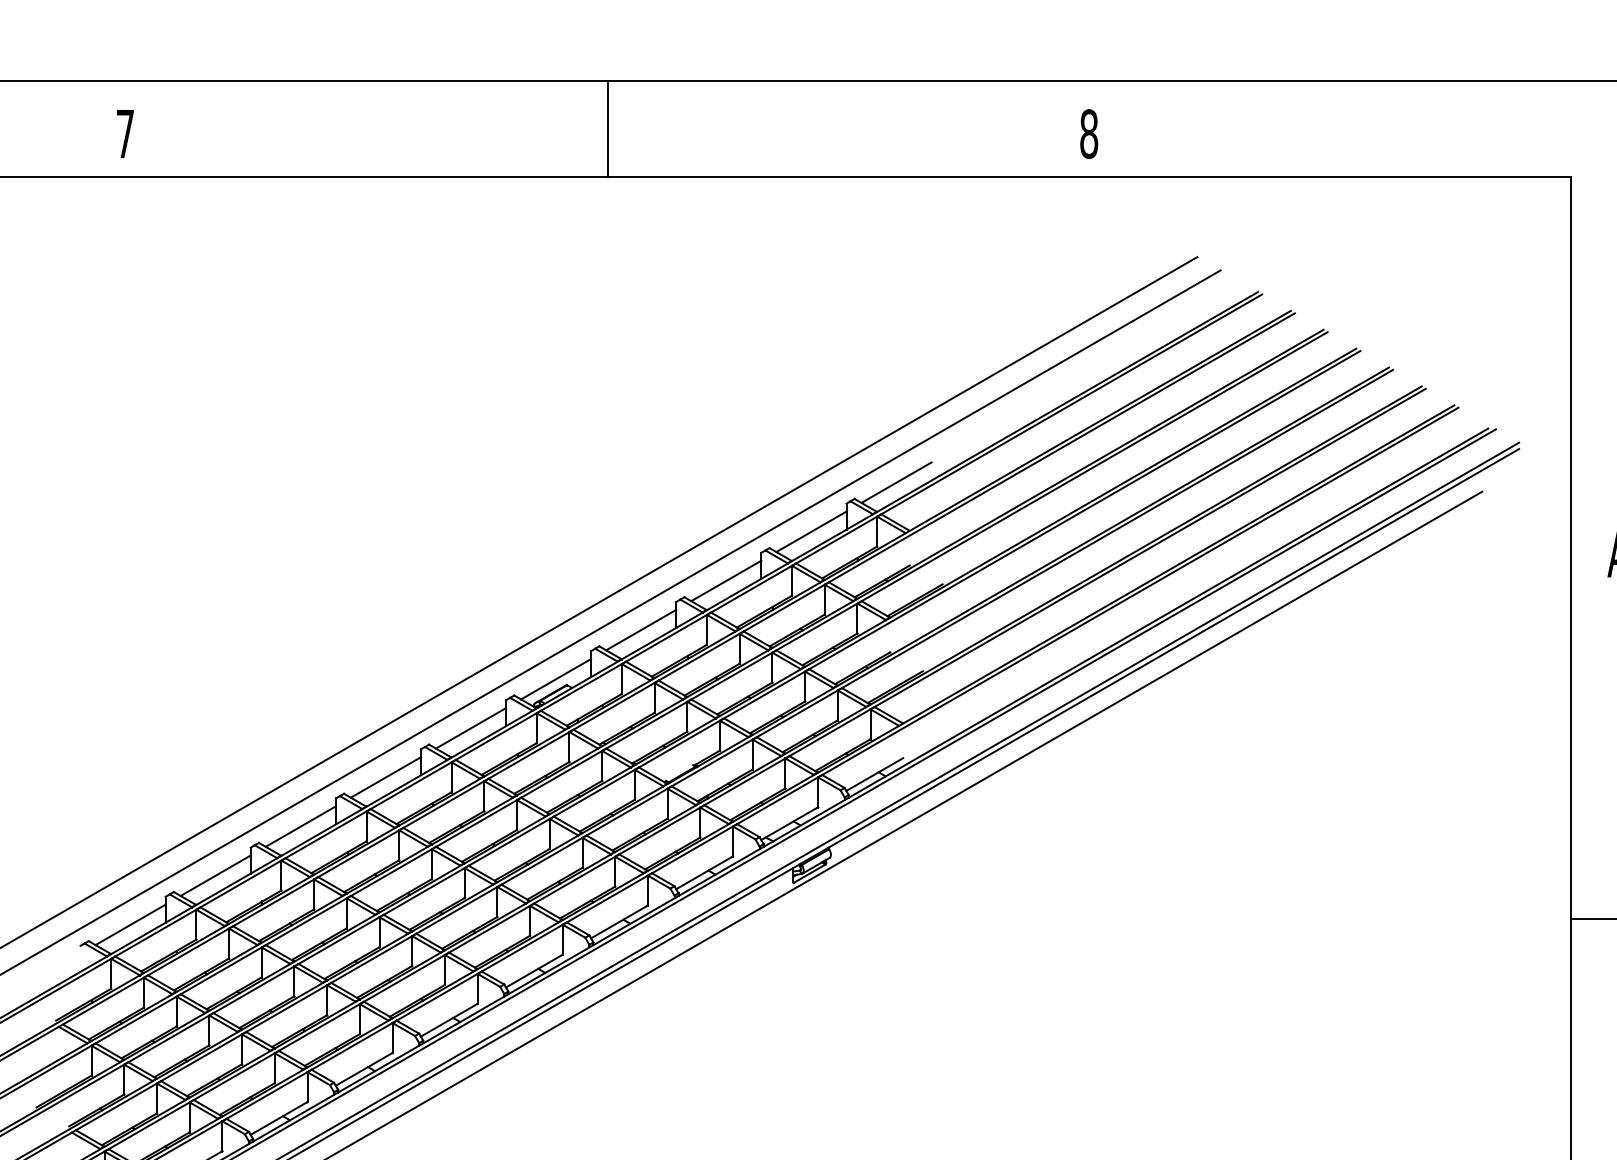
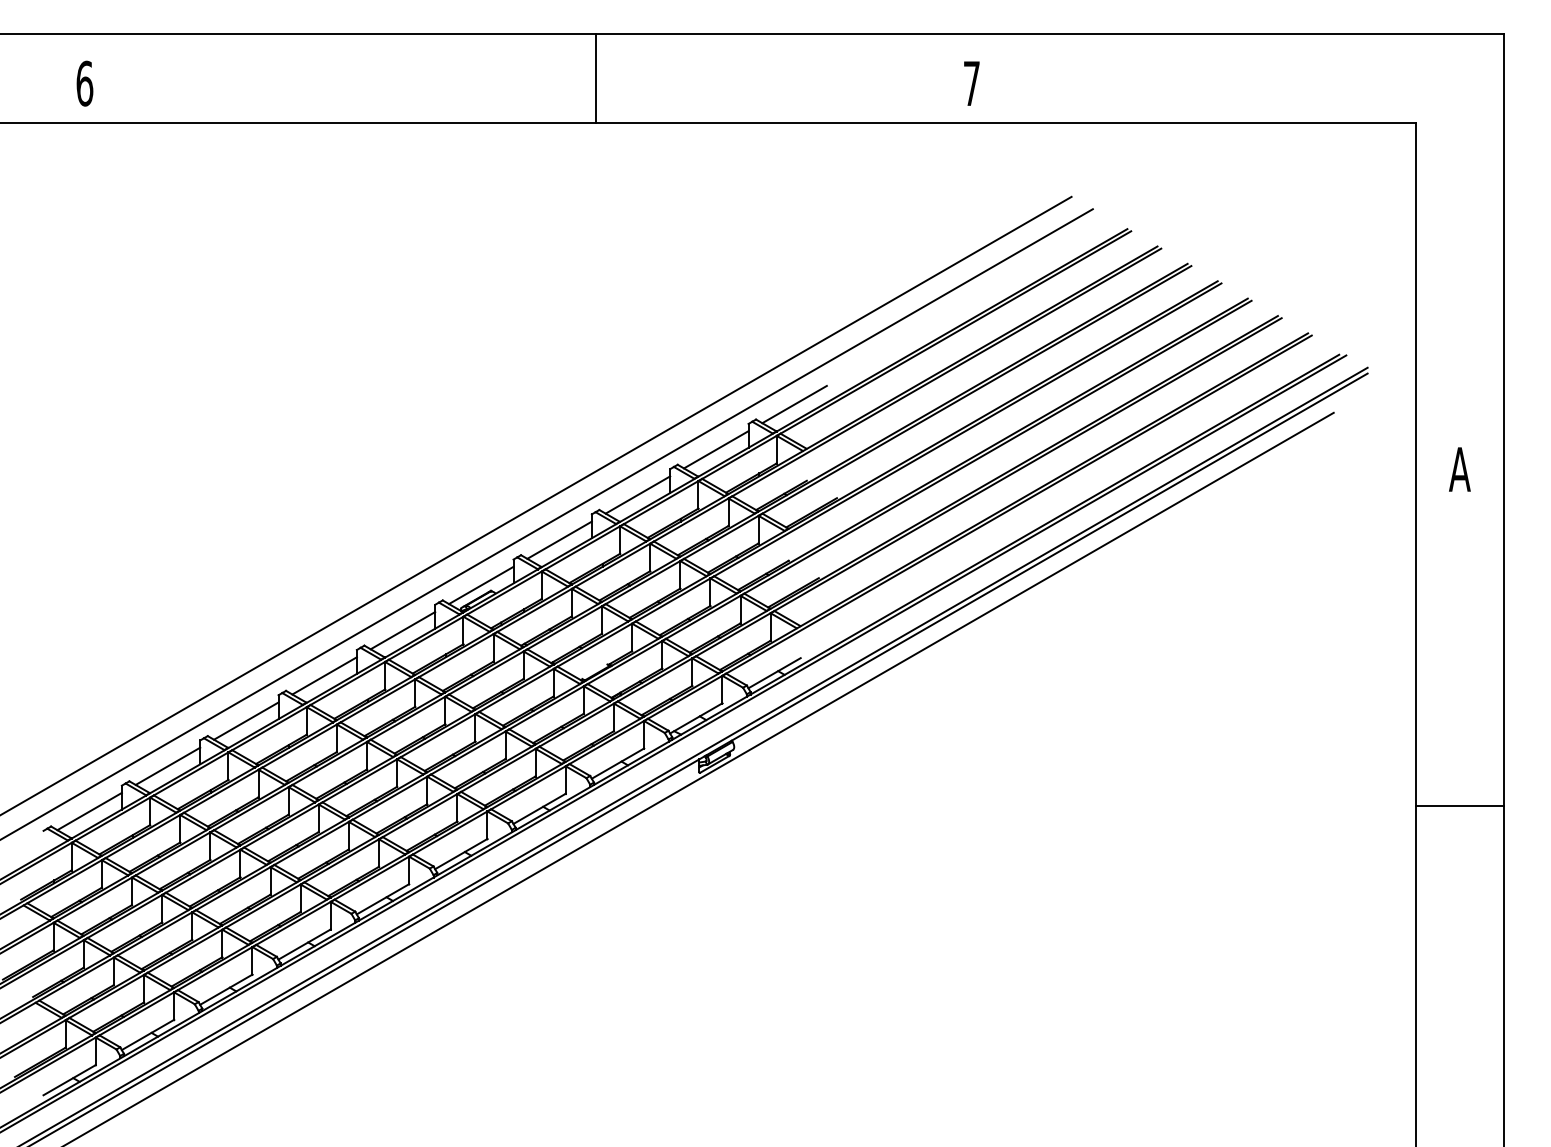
line: (607, 128) -> (595, 78), moved
text: (125, 133) -> (84, 83), 7 -> 6
text: (1088, 133) -> (971, 83), 8 -> 7

